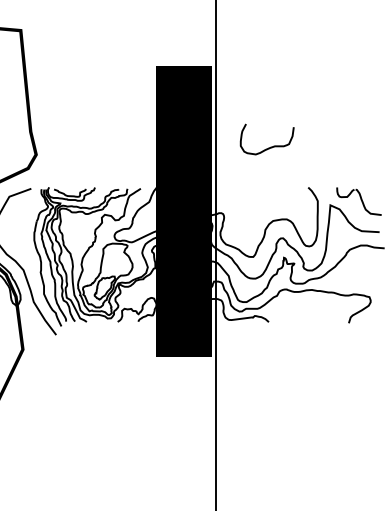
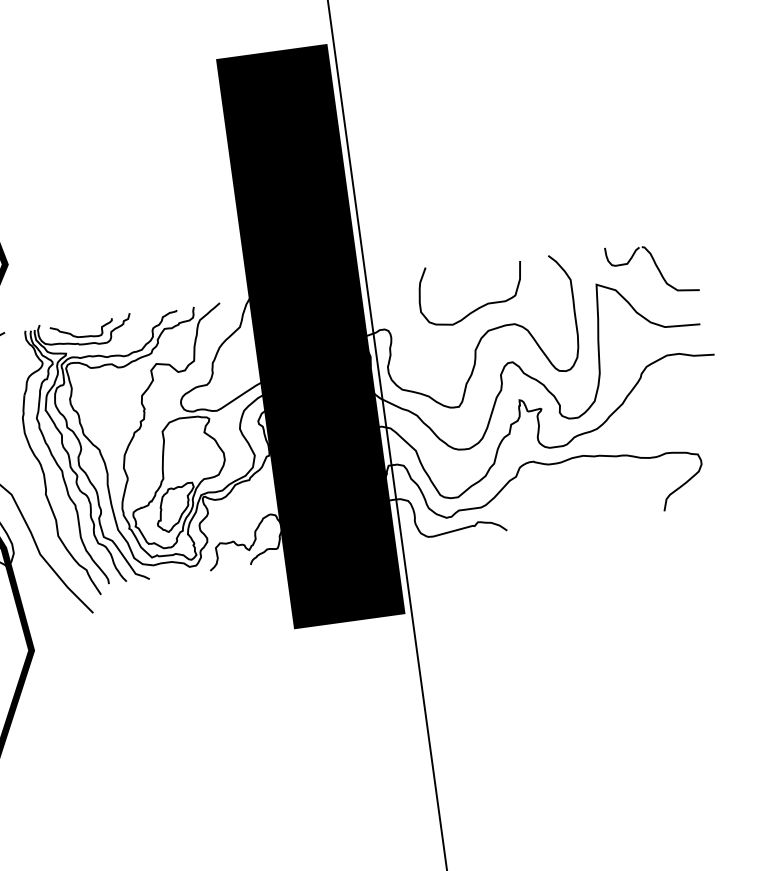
curve: (270, 146) -> (479, 305), moved

